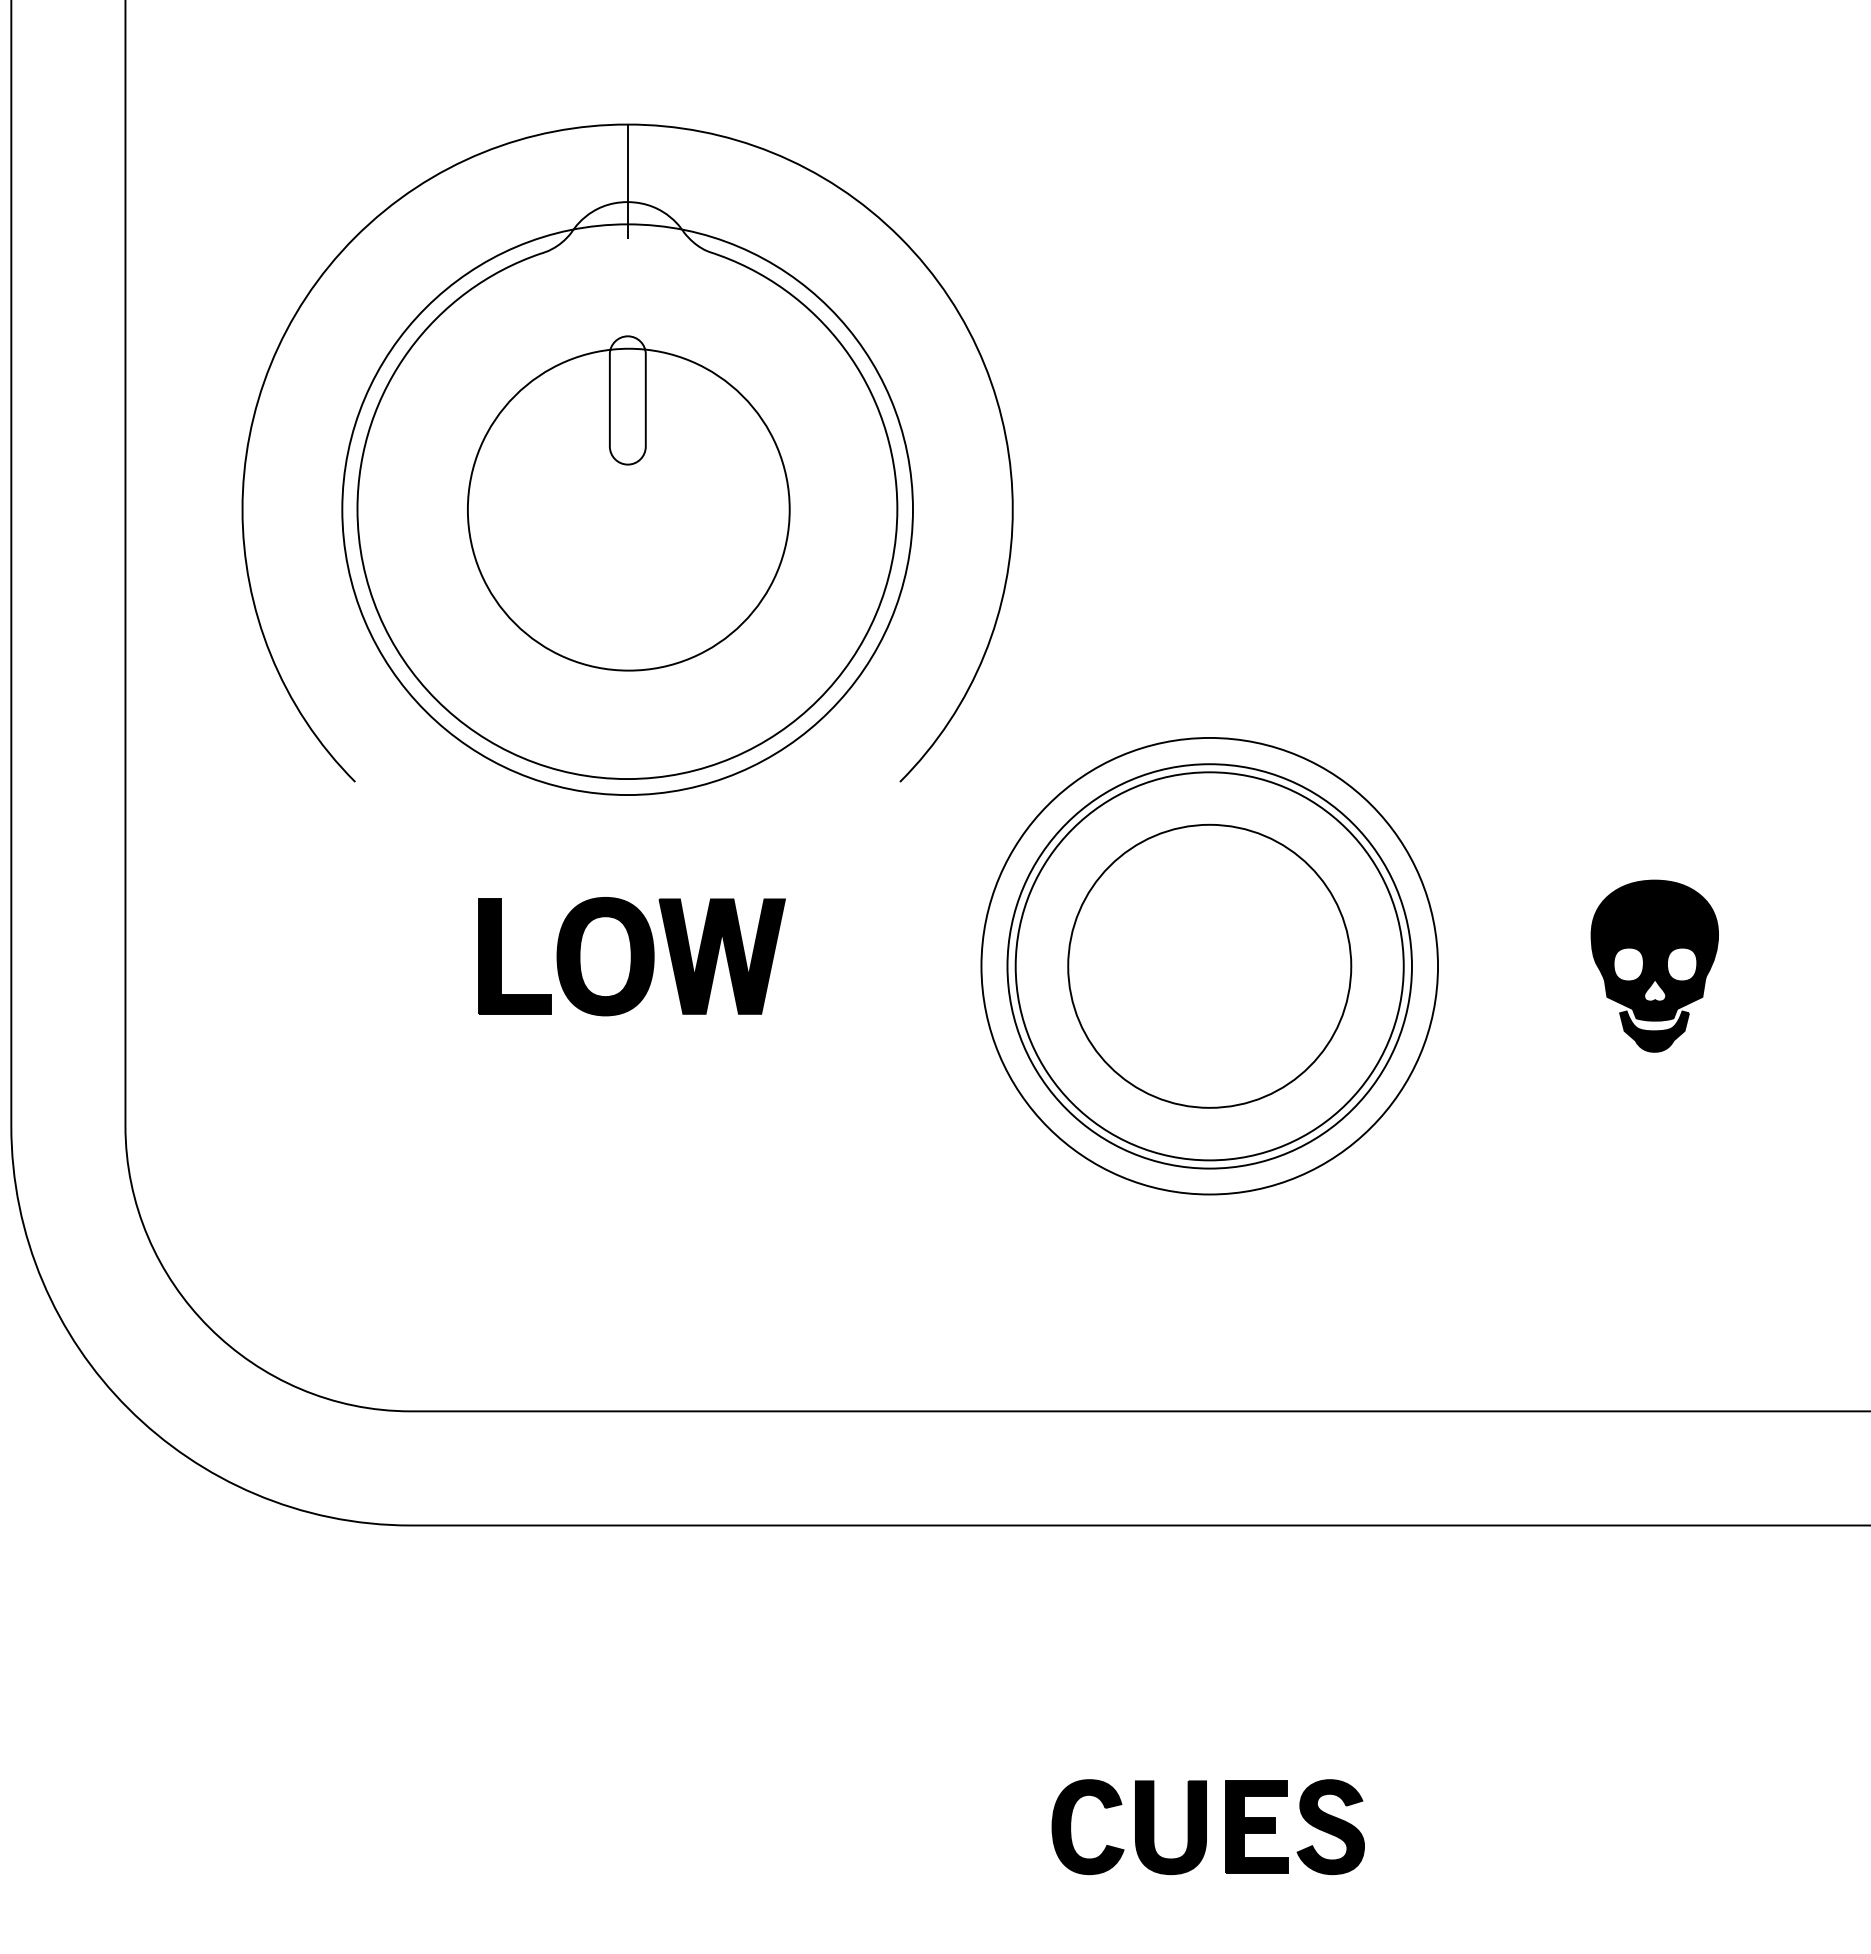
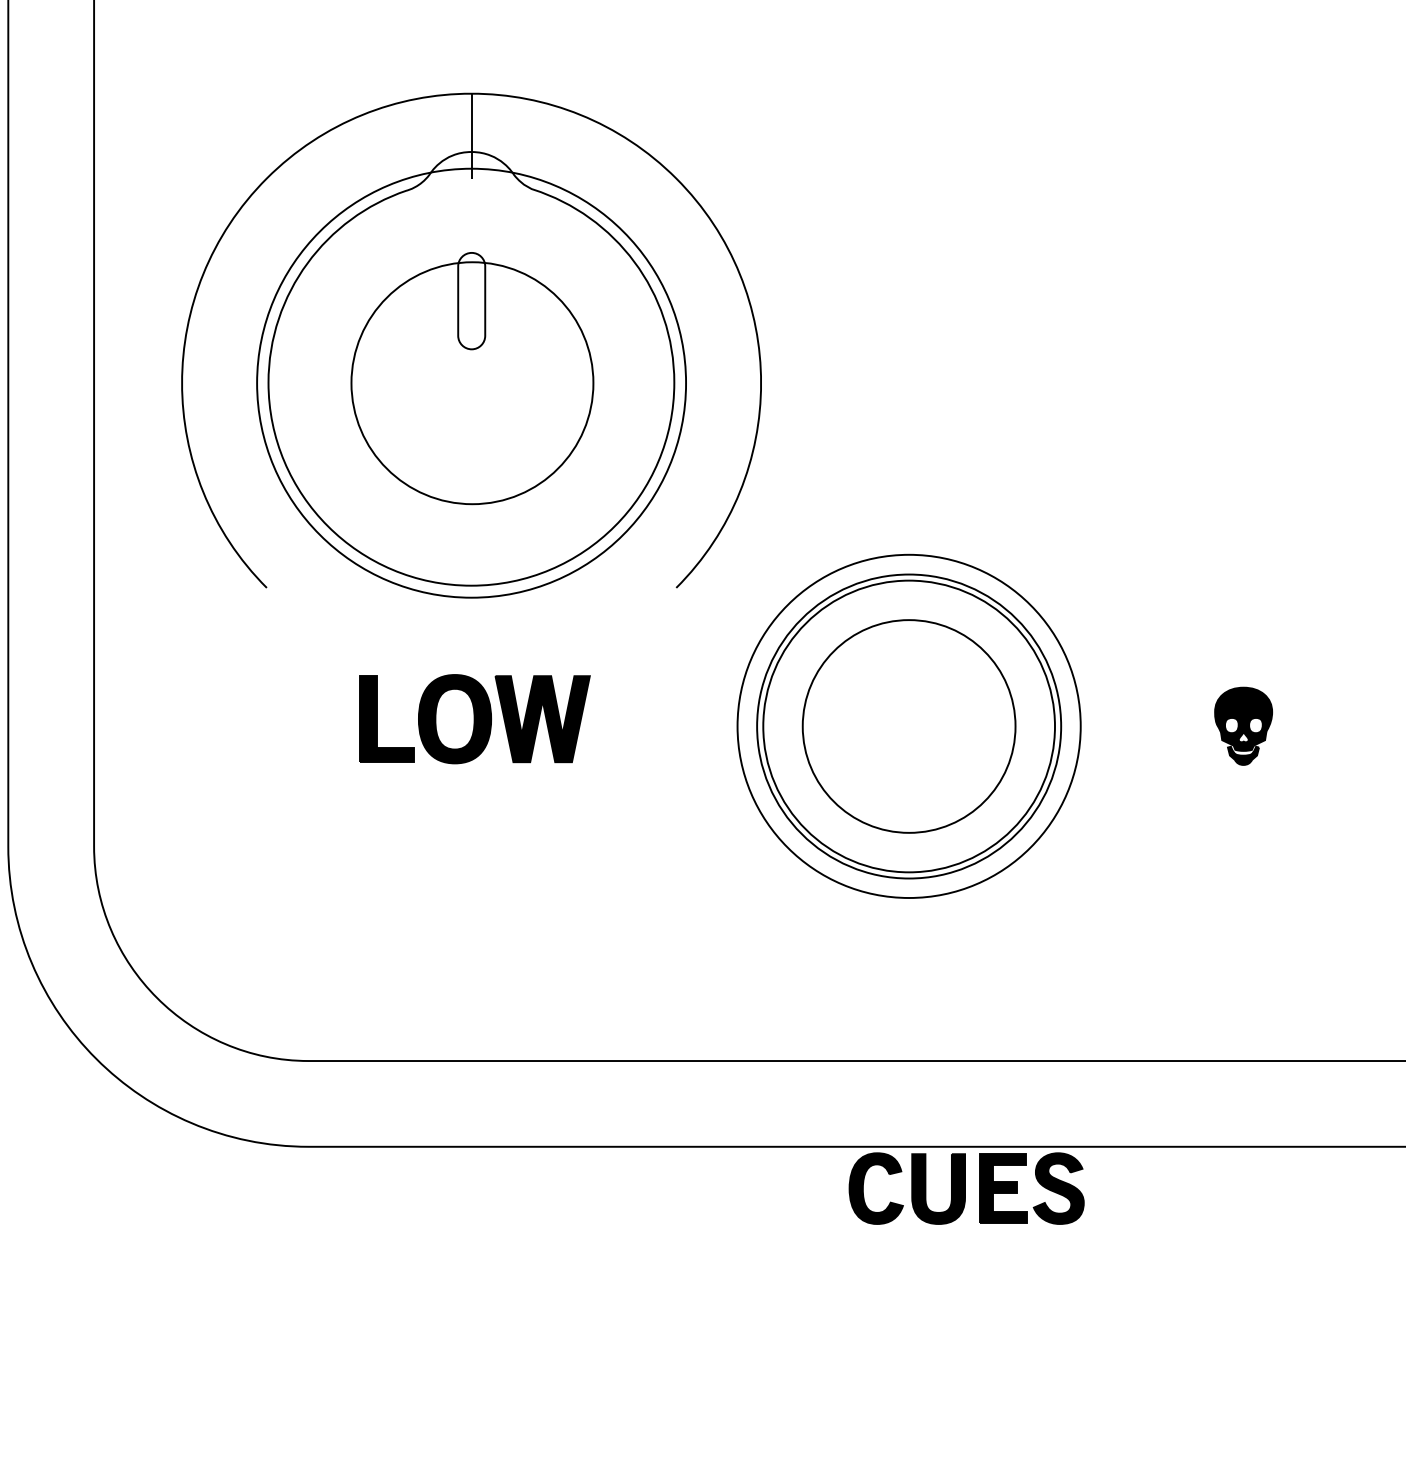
part: (1654, 965) -> (1243, 725), size x0.6
part: (1207, 1827) -> (966, 1188), moved

